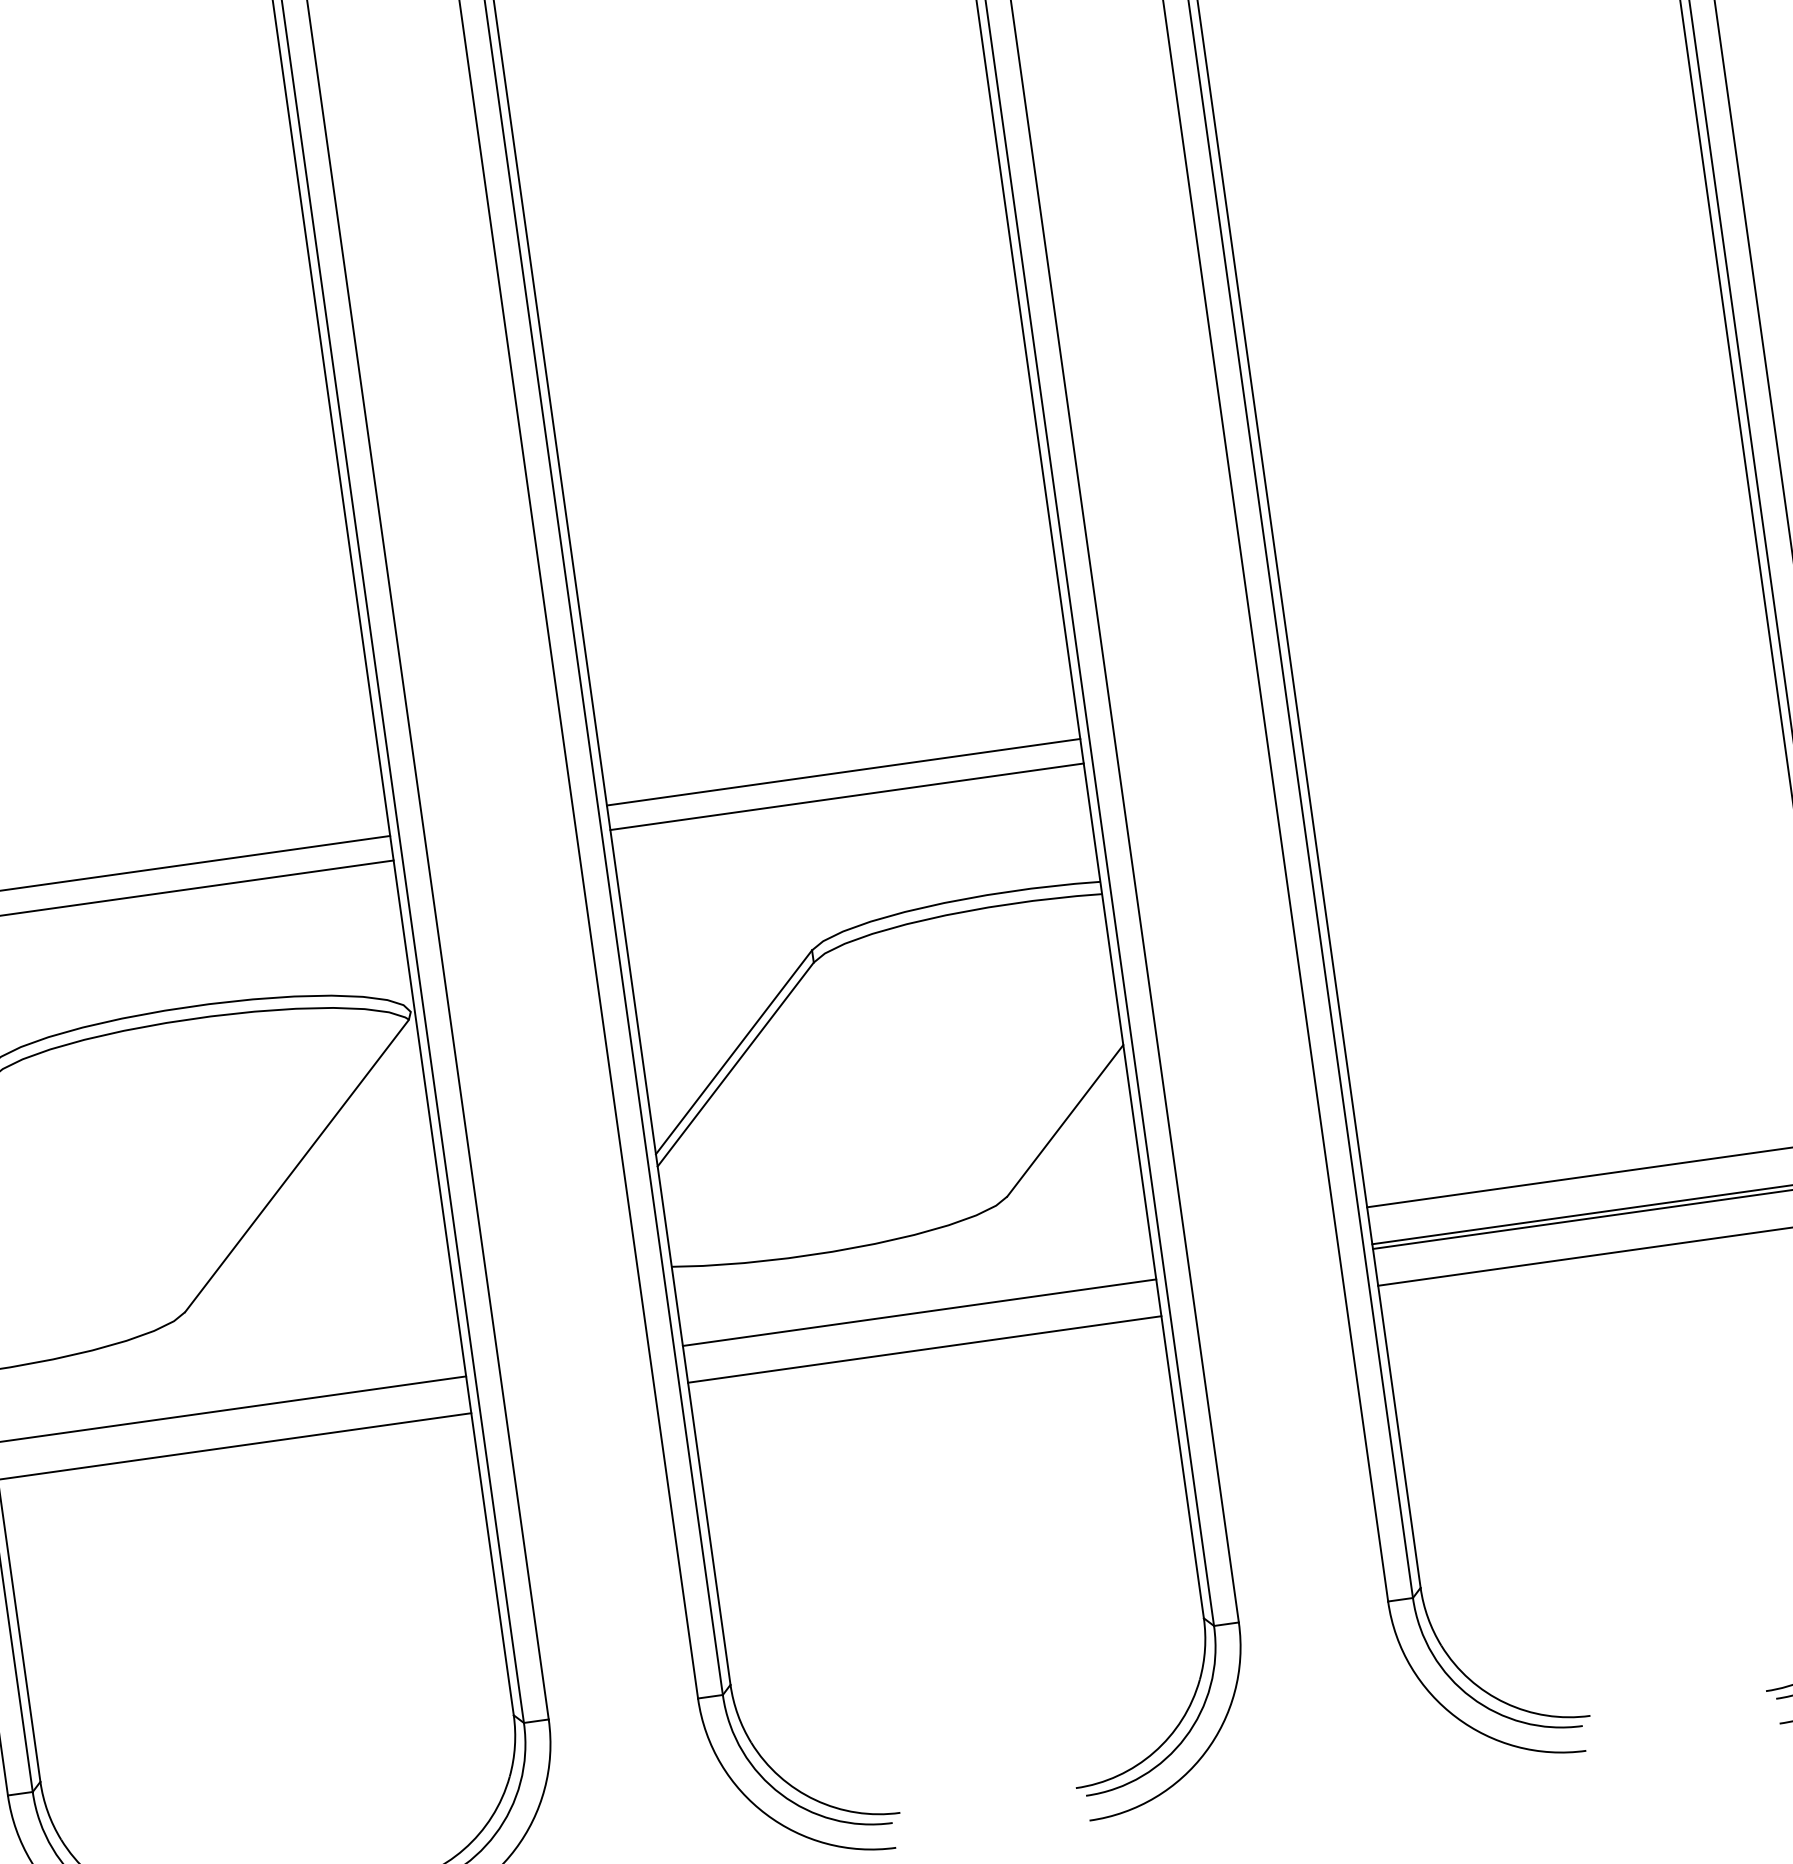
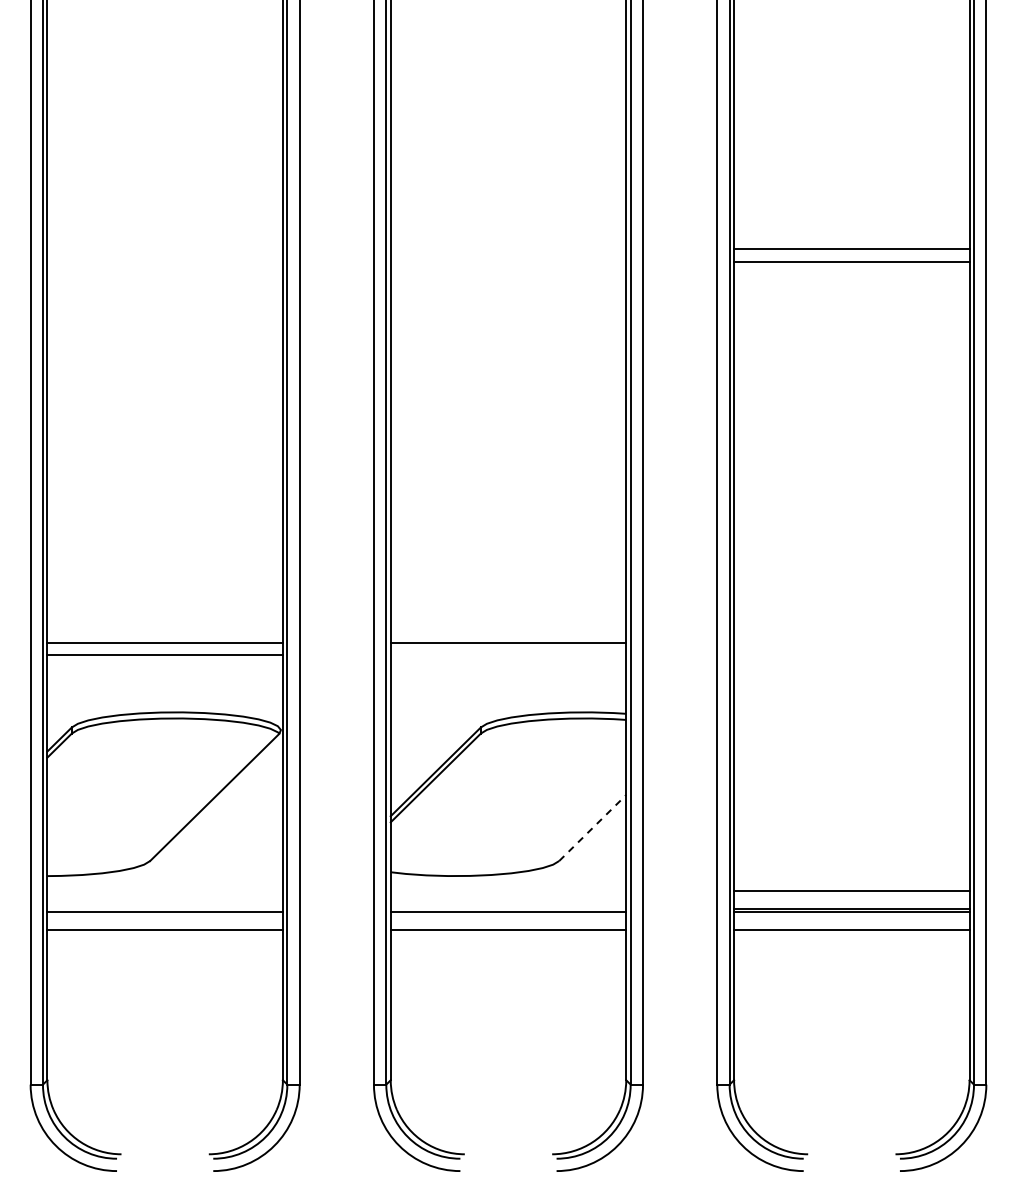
line: (846, 795) -> (508, 654), removed
line: (1066, 1119) -> (593, 827), solid -> dashed

